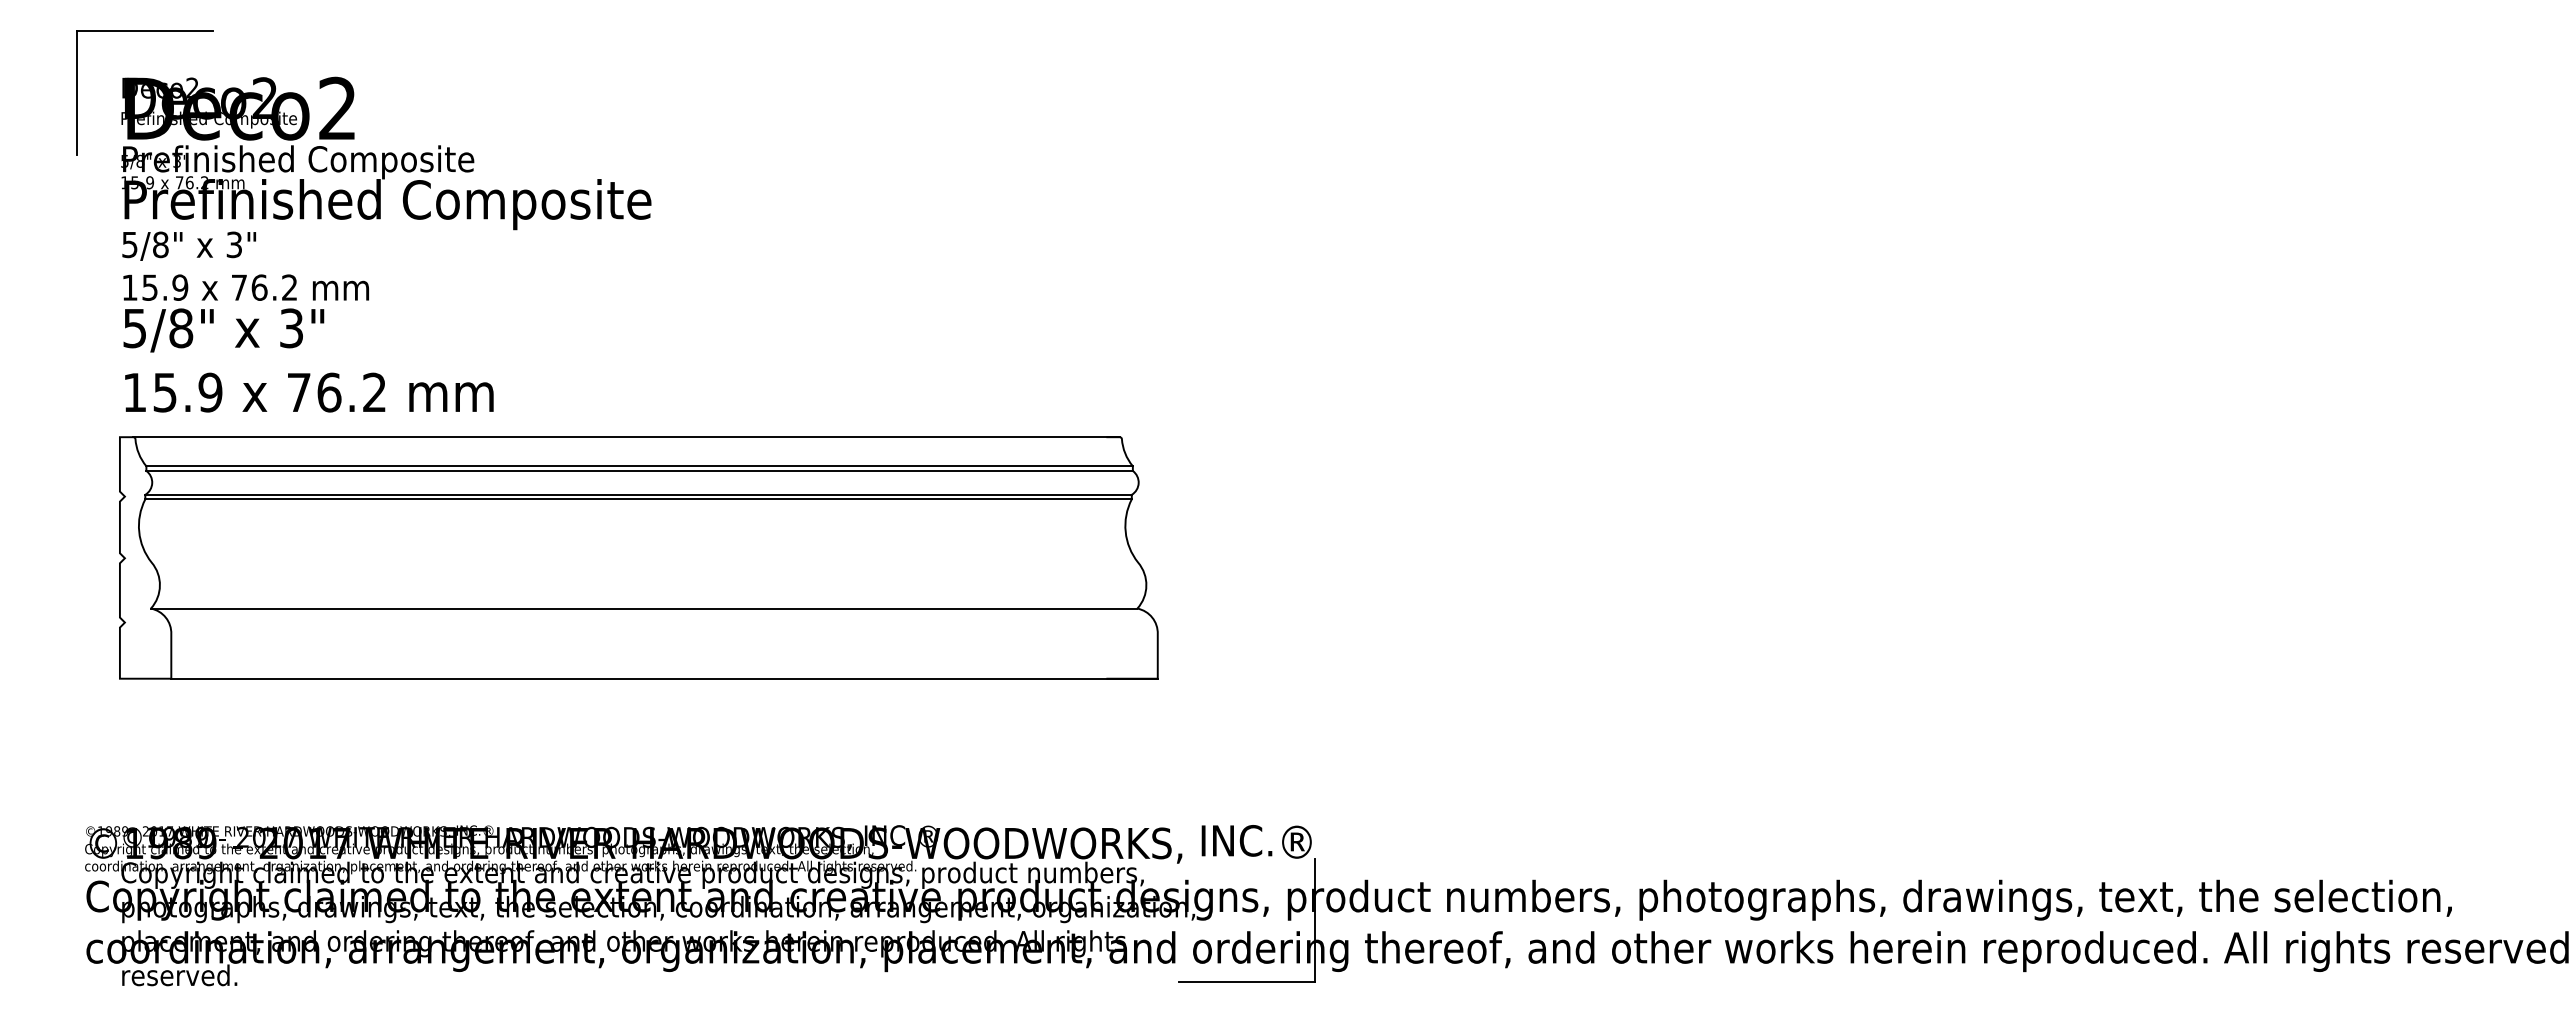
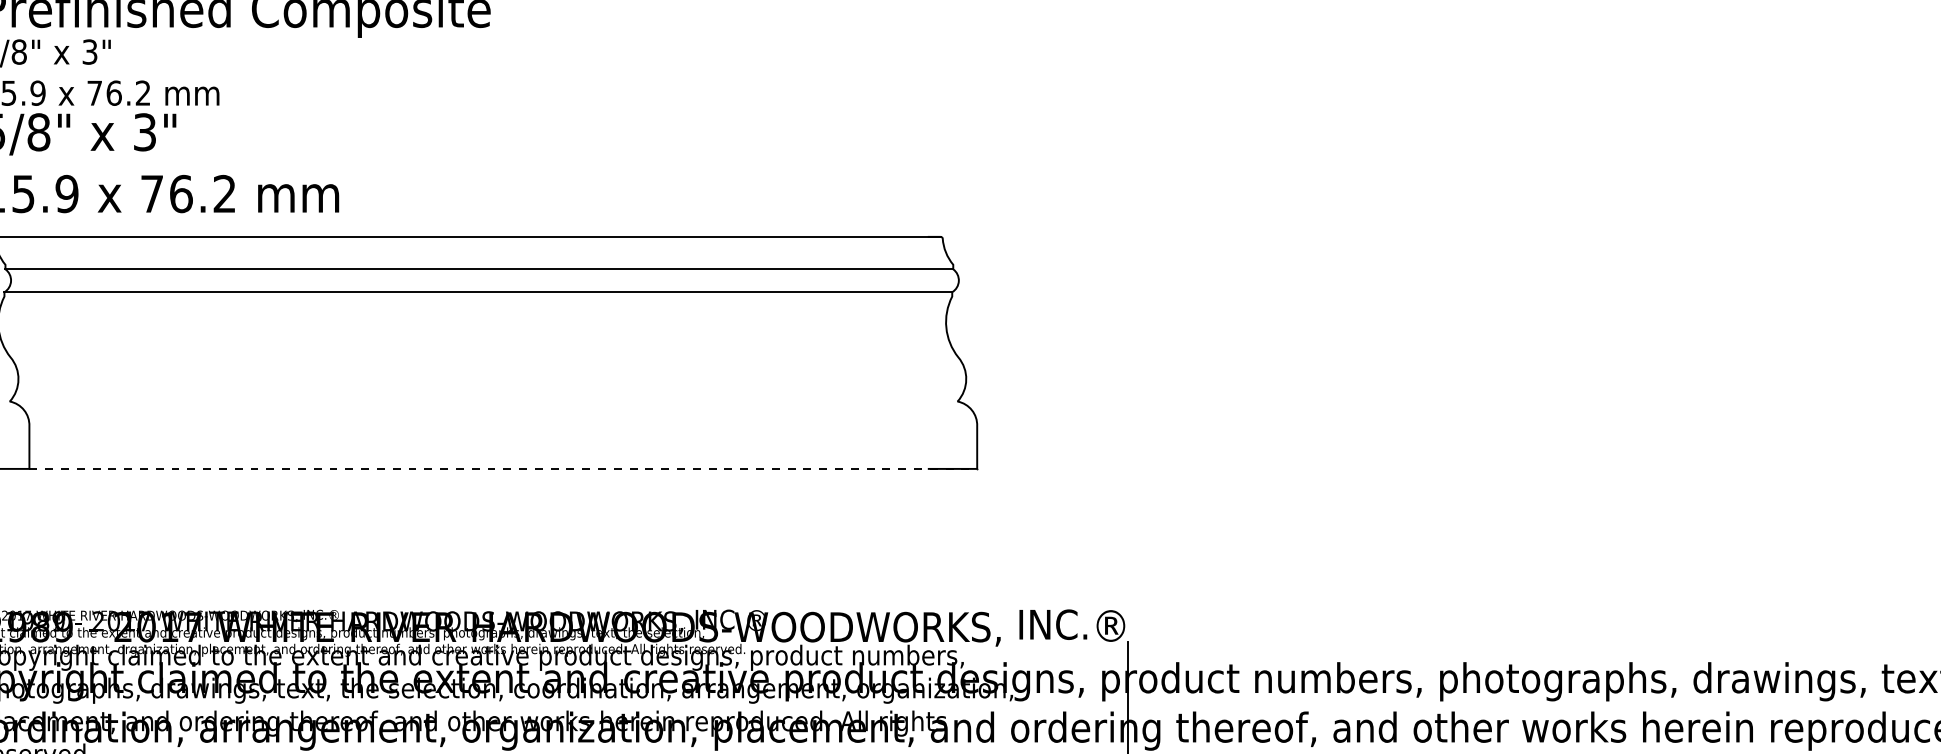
line: (639, 466) -> (479, 265), removed
line: (638, 499) -> (478, 296), removed
line: (644, 608) -> (484, 401), removed
line: (665, 678) -> (504, 468), solid -> dashed

